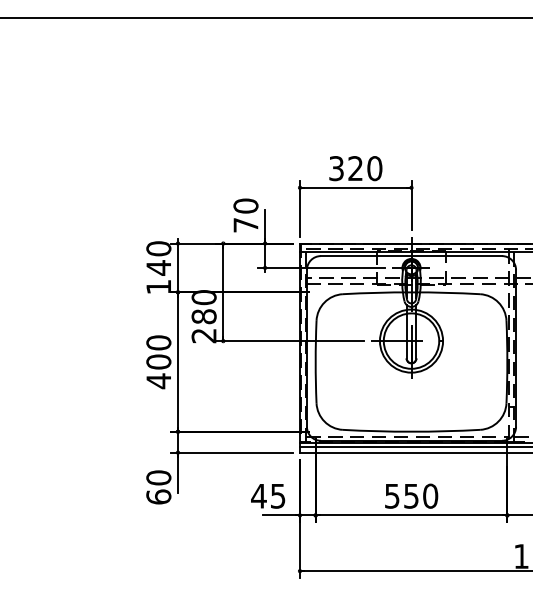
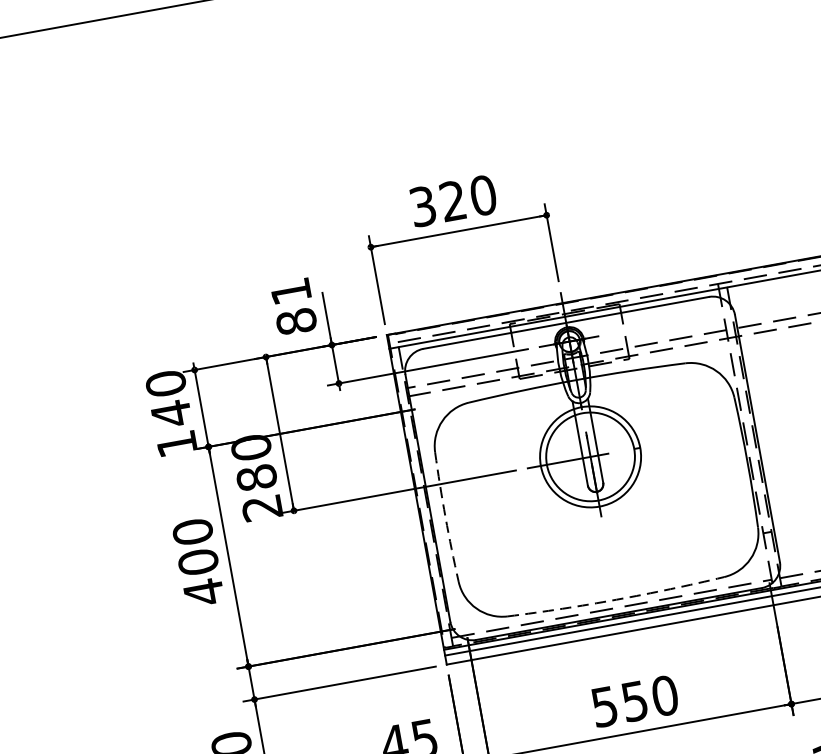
text: (245, 215) -> (292, 306), 70 -> 81
arc: (315, 362) -> (445, 518), solid -> dashed
arc: (411, 431) -> (616, 599), solid -> dashed

